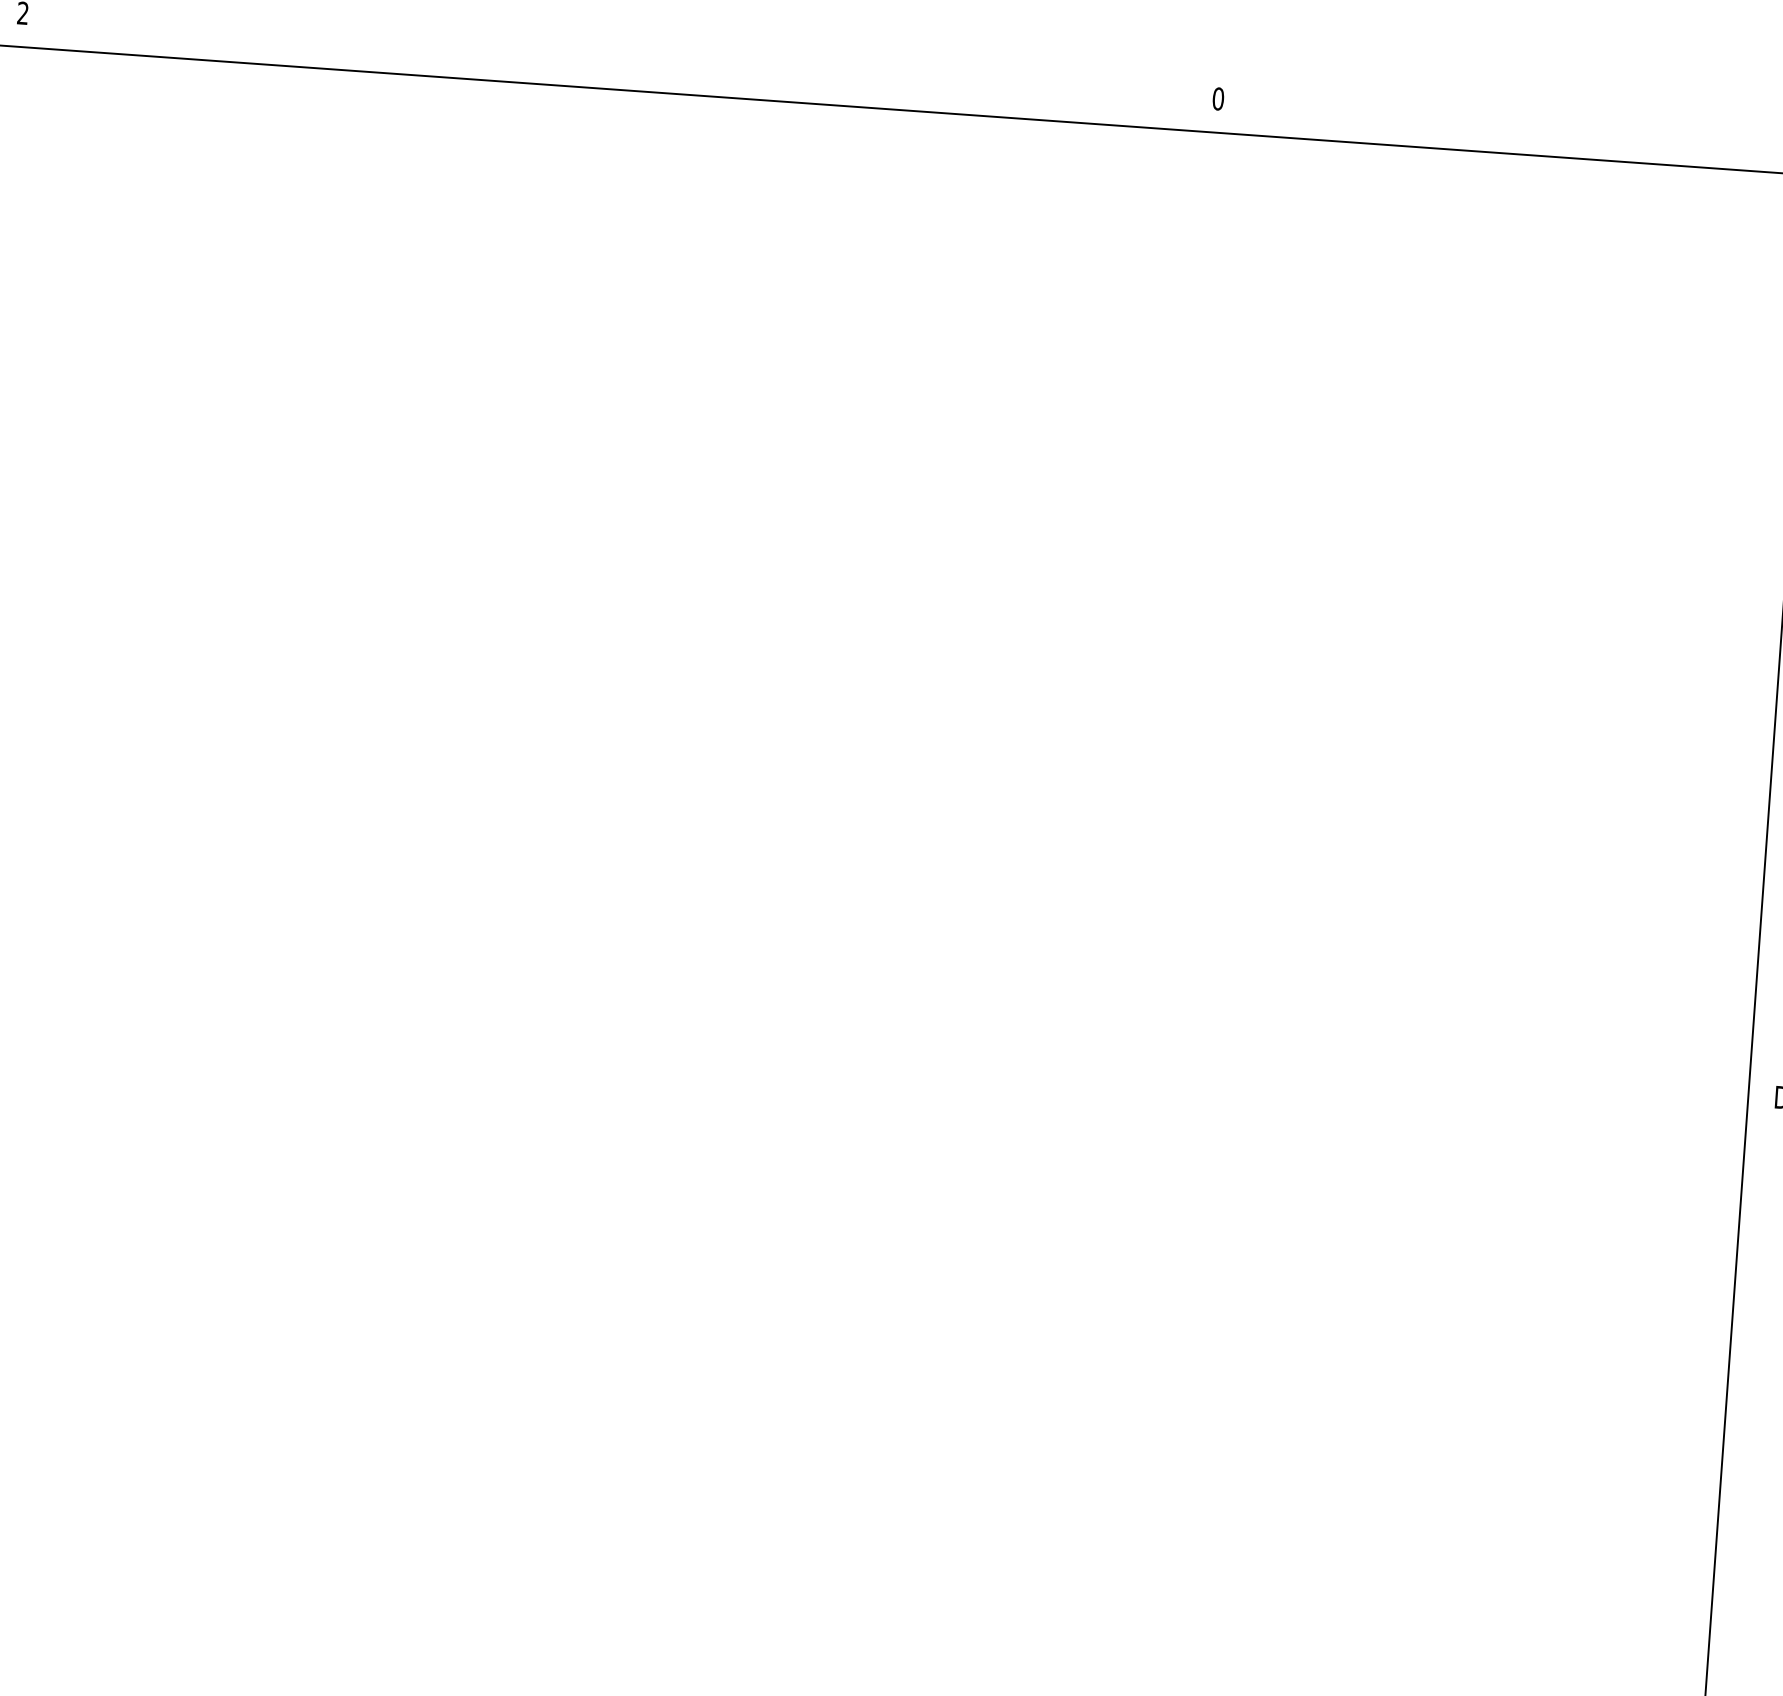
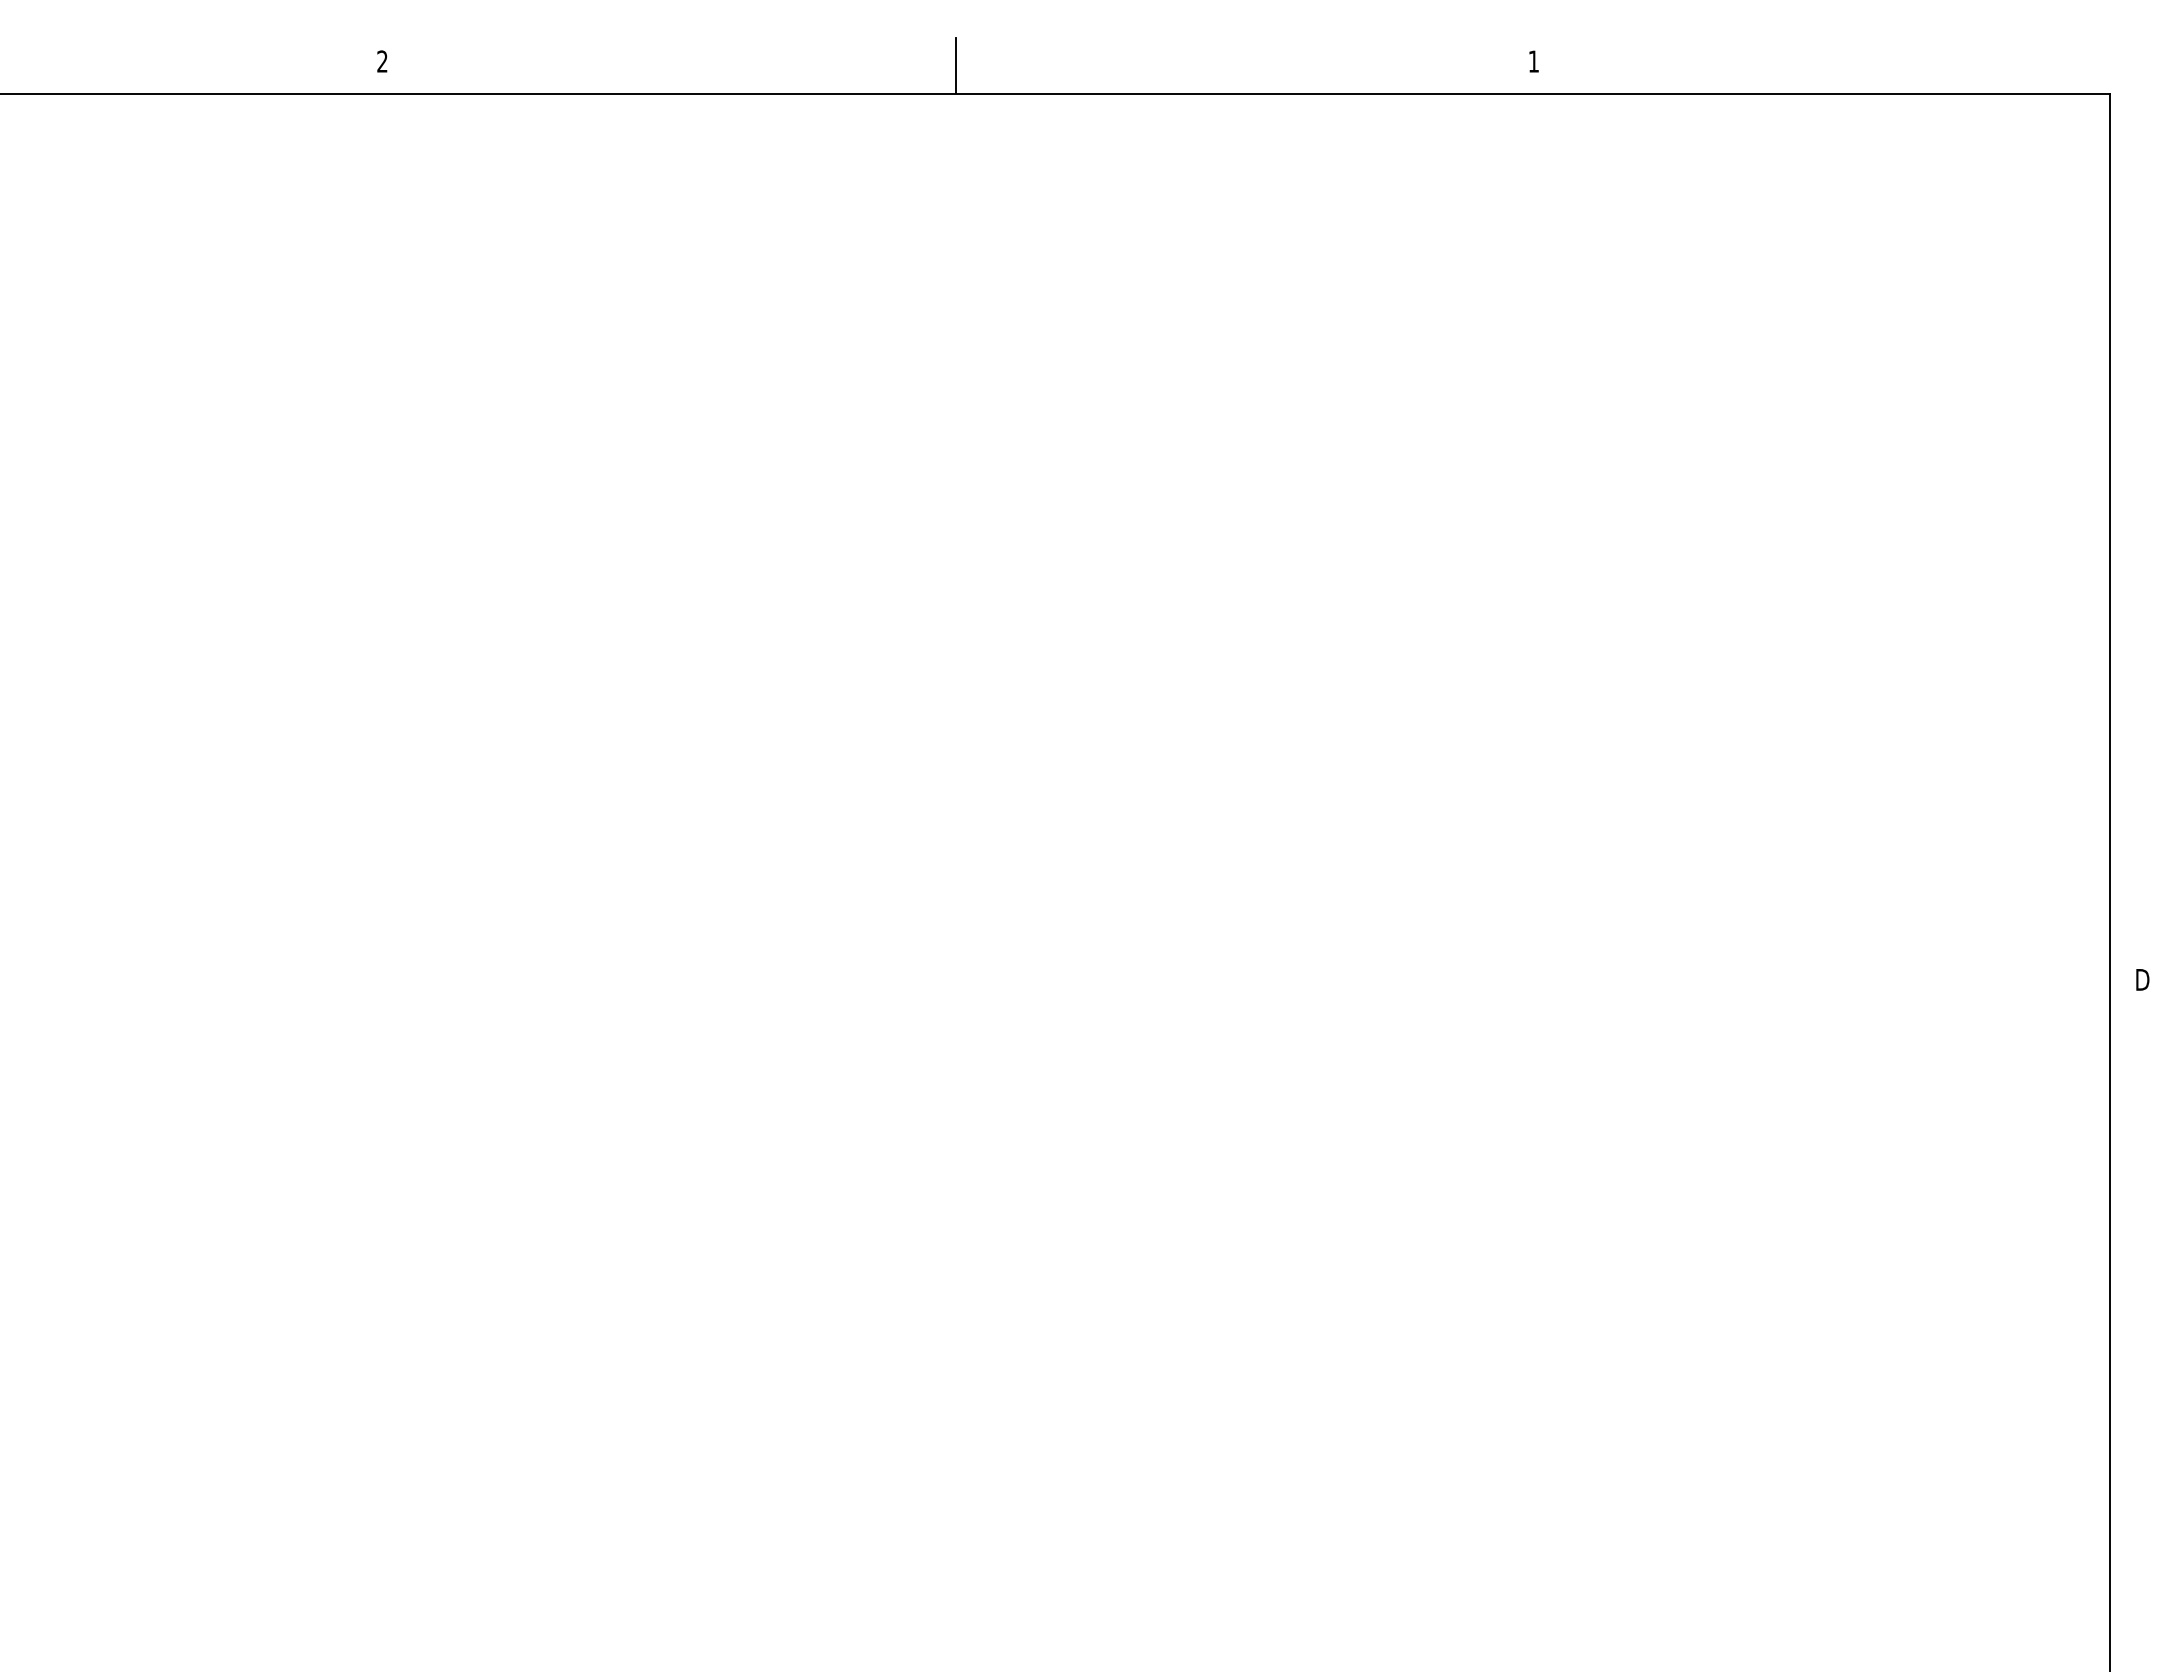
line: (618, 60) -> (956, 65), added
text: (1218, 98) -> (1533, 61), 0 -> 1

